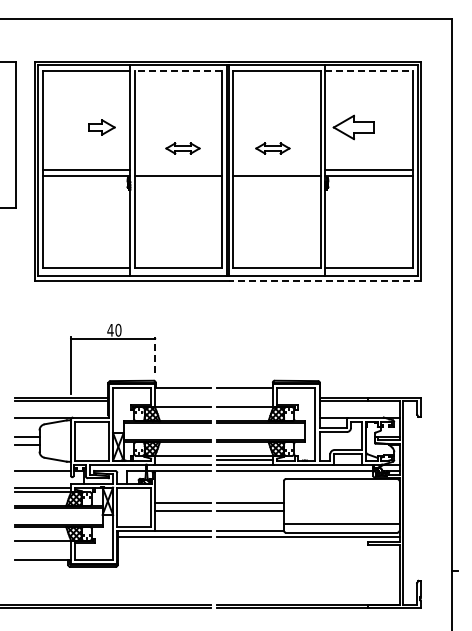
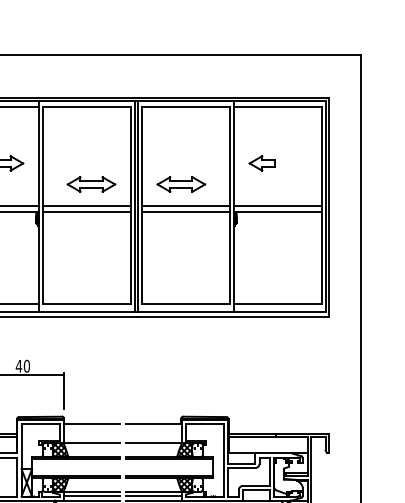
line: (178, 71) -> (86, 107), dashed -> solid
line: (369, 71) -> (277, 107), dashed -> solid
part: (353, 127) -> (261, 163), size x0.62
part: (182, 148) -> (90, 184), size x1.43
part: (272, 148) -> (180, 184), size x1.43
line: (178, 169) -> (86, 205), added
line: (277, 169) -> (185, 205), added
line: (324, 281) -> (232, 317), dashed -> solid
line: (155, 354) -> (63, 390), dashed -> solid
line: (183, 459) -> (91, 495), added

